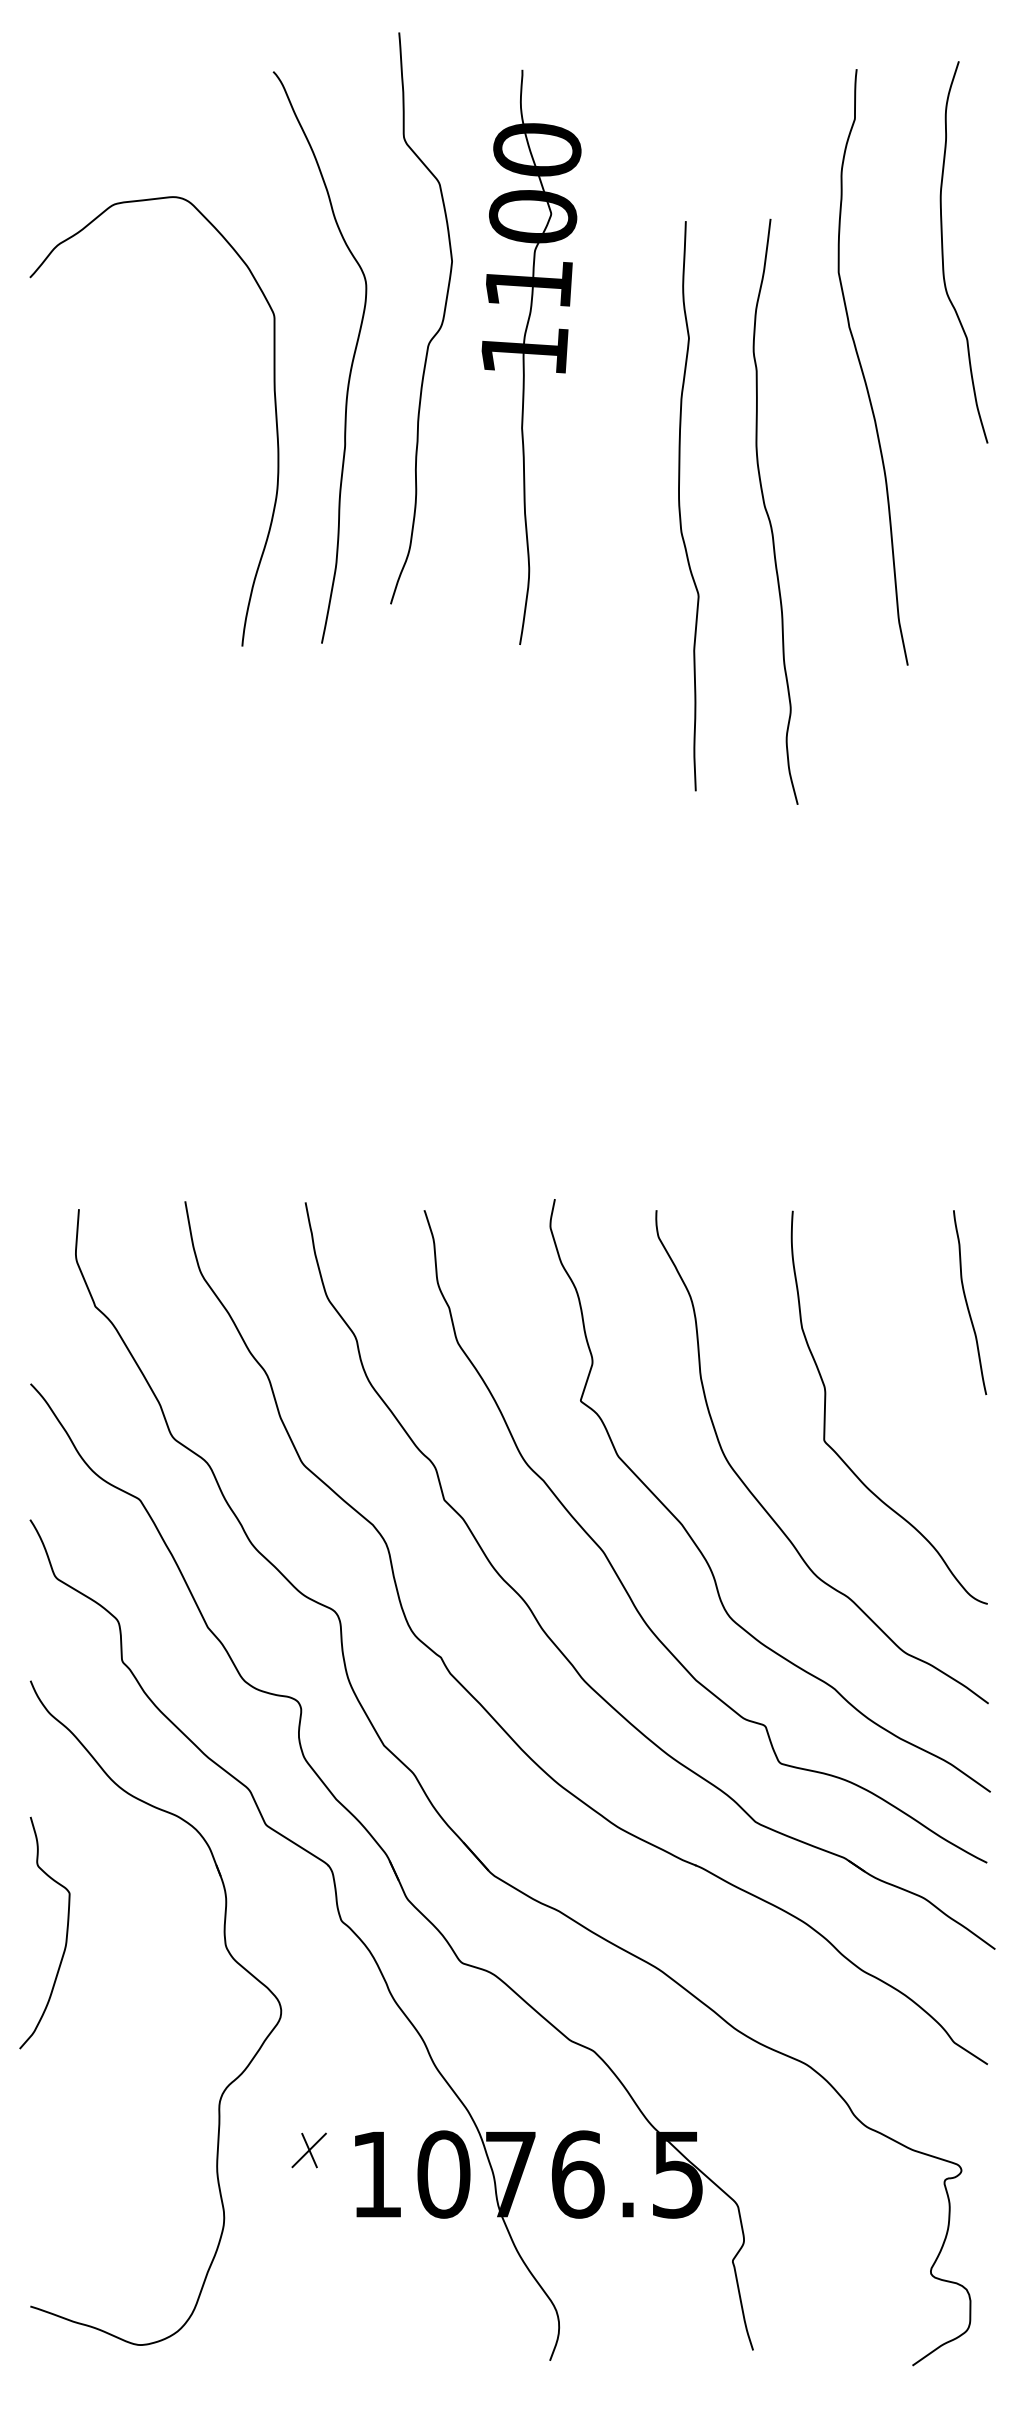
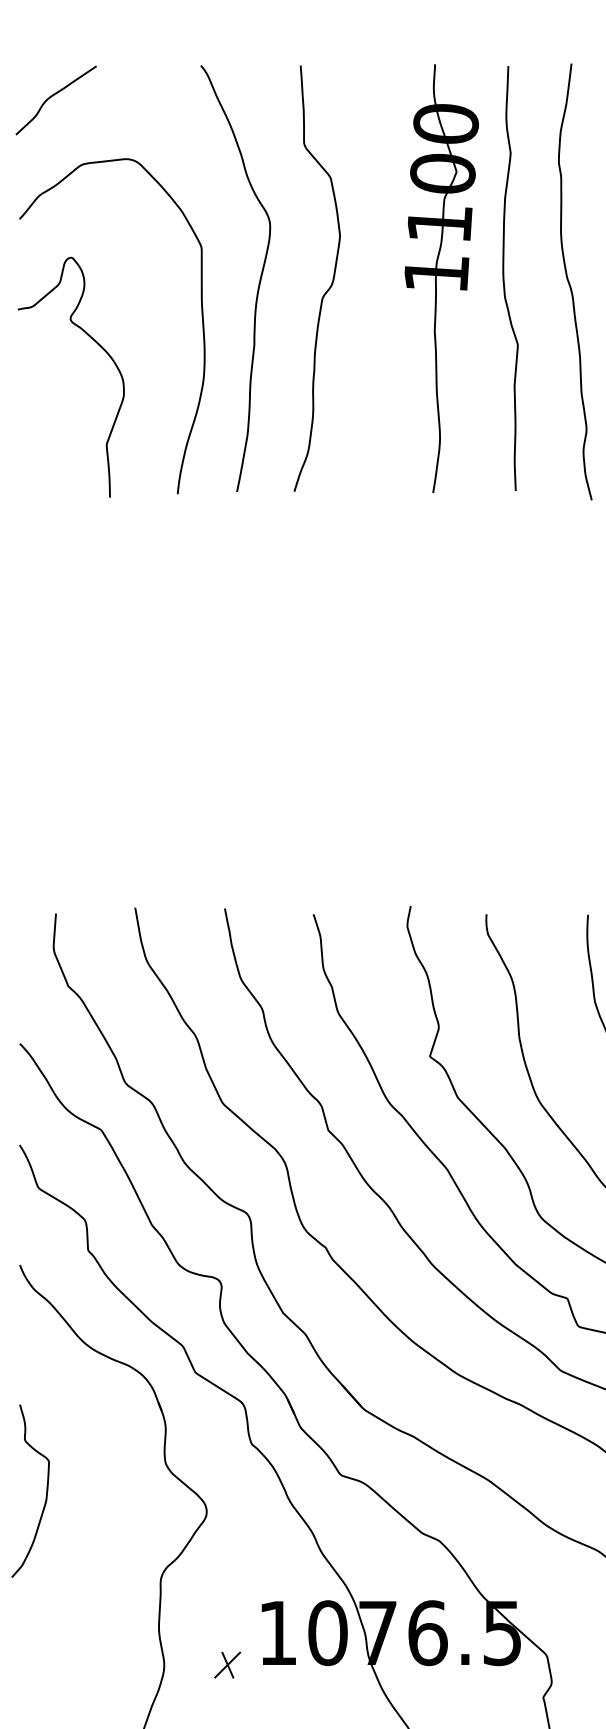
curve: (75, 112) -> (53, 96), added
curve: (437, 330) -> (329, 287), moved
part: (531, 356) -> (441, 277), moved
curve: (134, 445) -> (97, 344), added
curve: (680, 506) -> (504, 278), moved
curve: (768, 513) -> (569, 283), moved
curve: (65, 1938) -> (45, 1495), moved
part: (308, 2150) -> (227, 1665), moved

